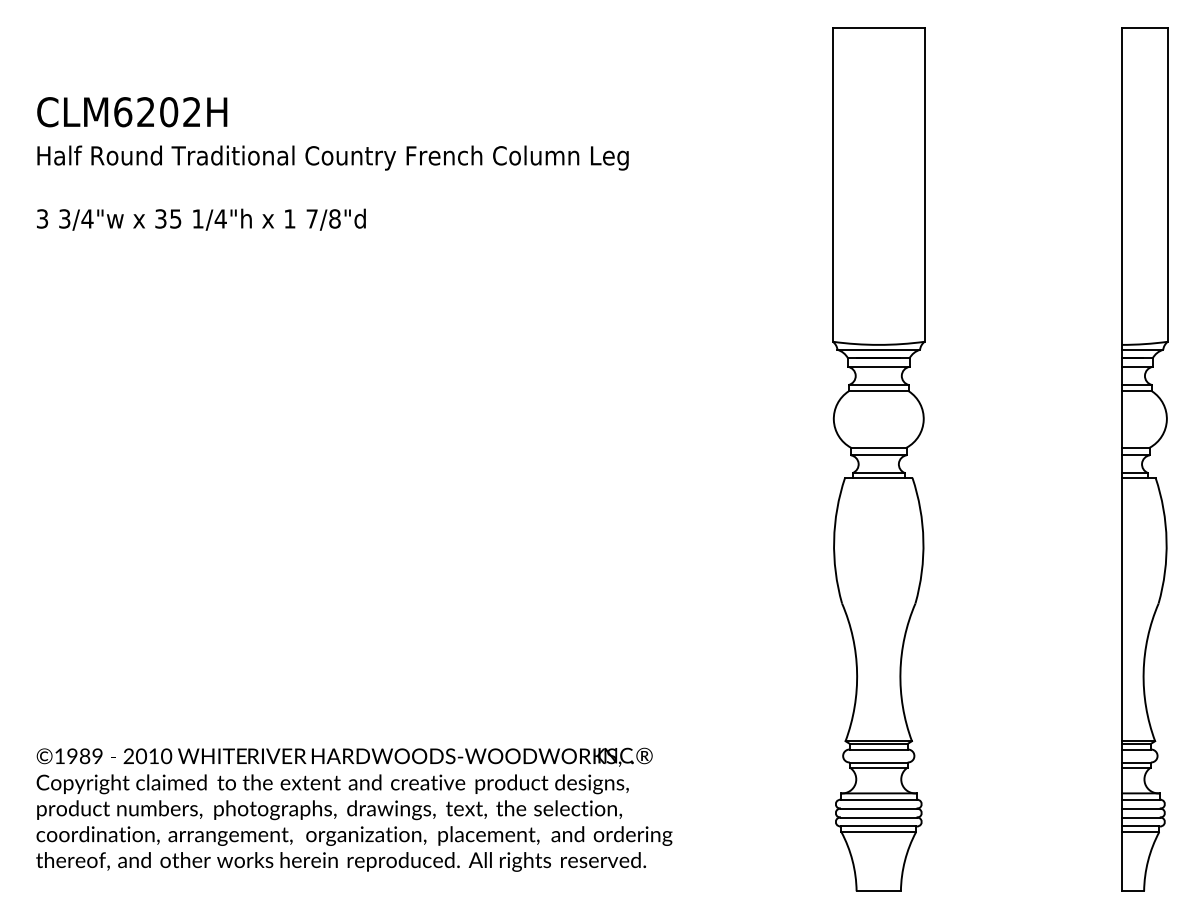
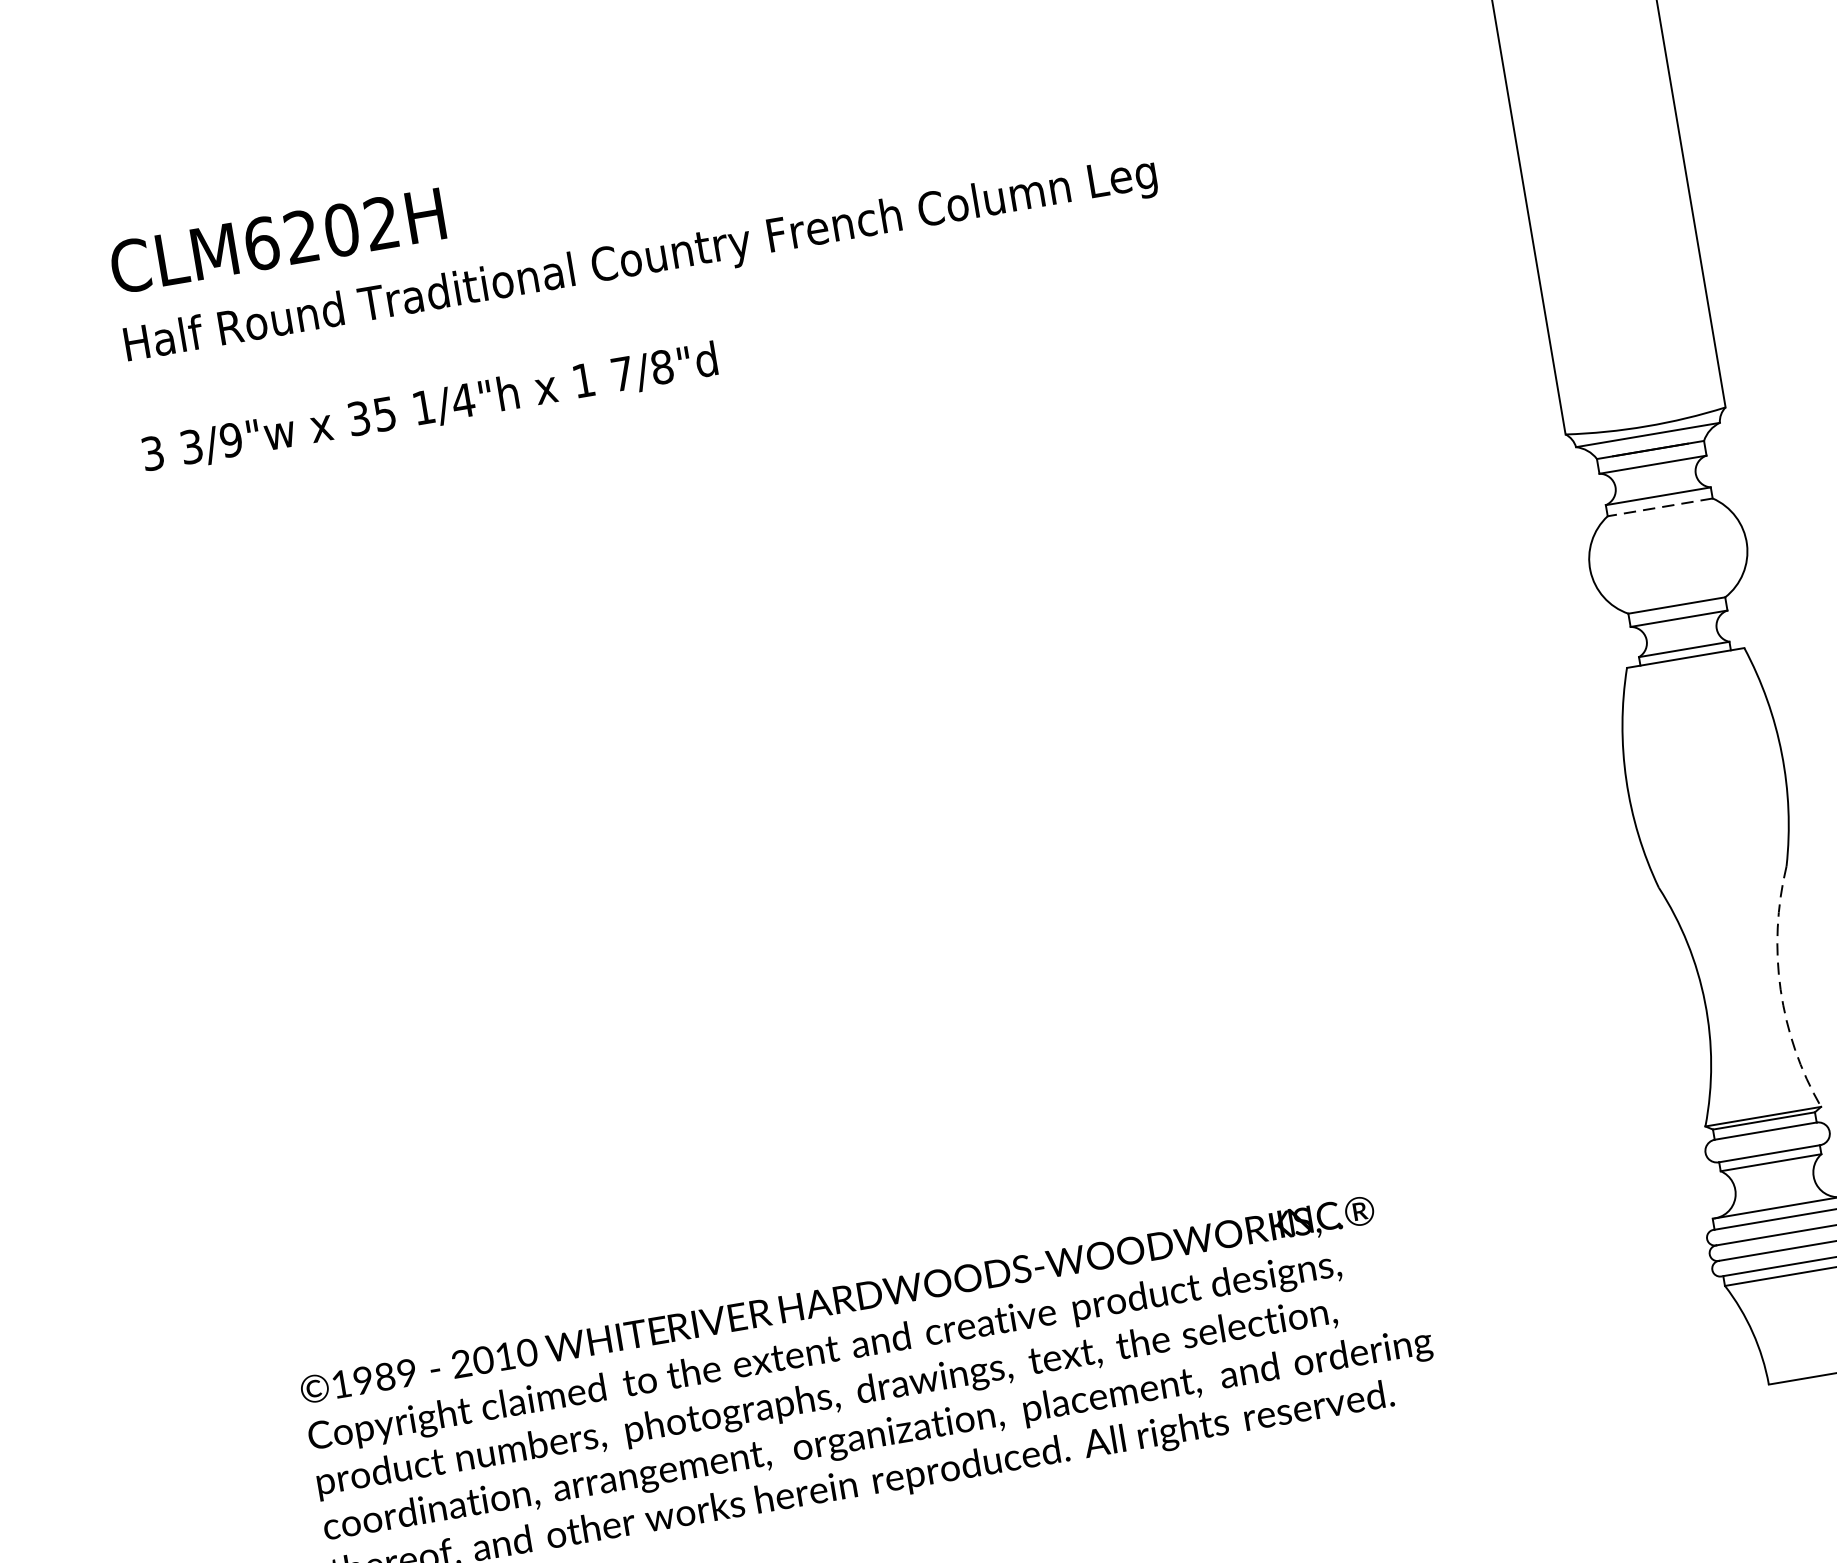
text: (87, 218) -> (231, 439), 3/4"w -> 3/9"w
line: (878, 391) -> (1659, 507), solid -> dashed
arc: (900, 672) -> (1780, 990), solid -> dashed

